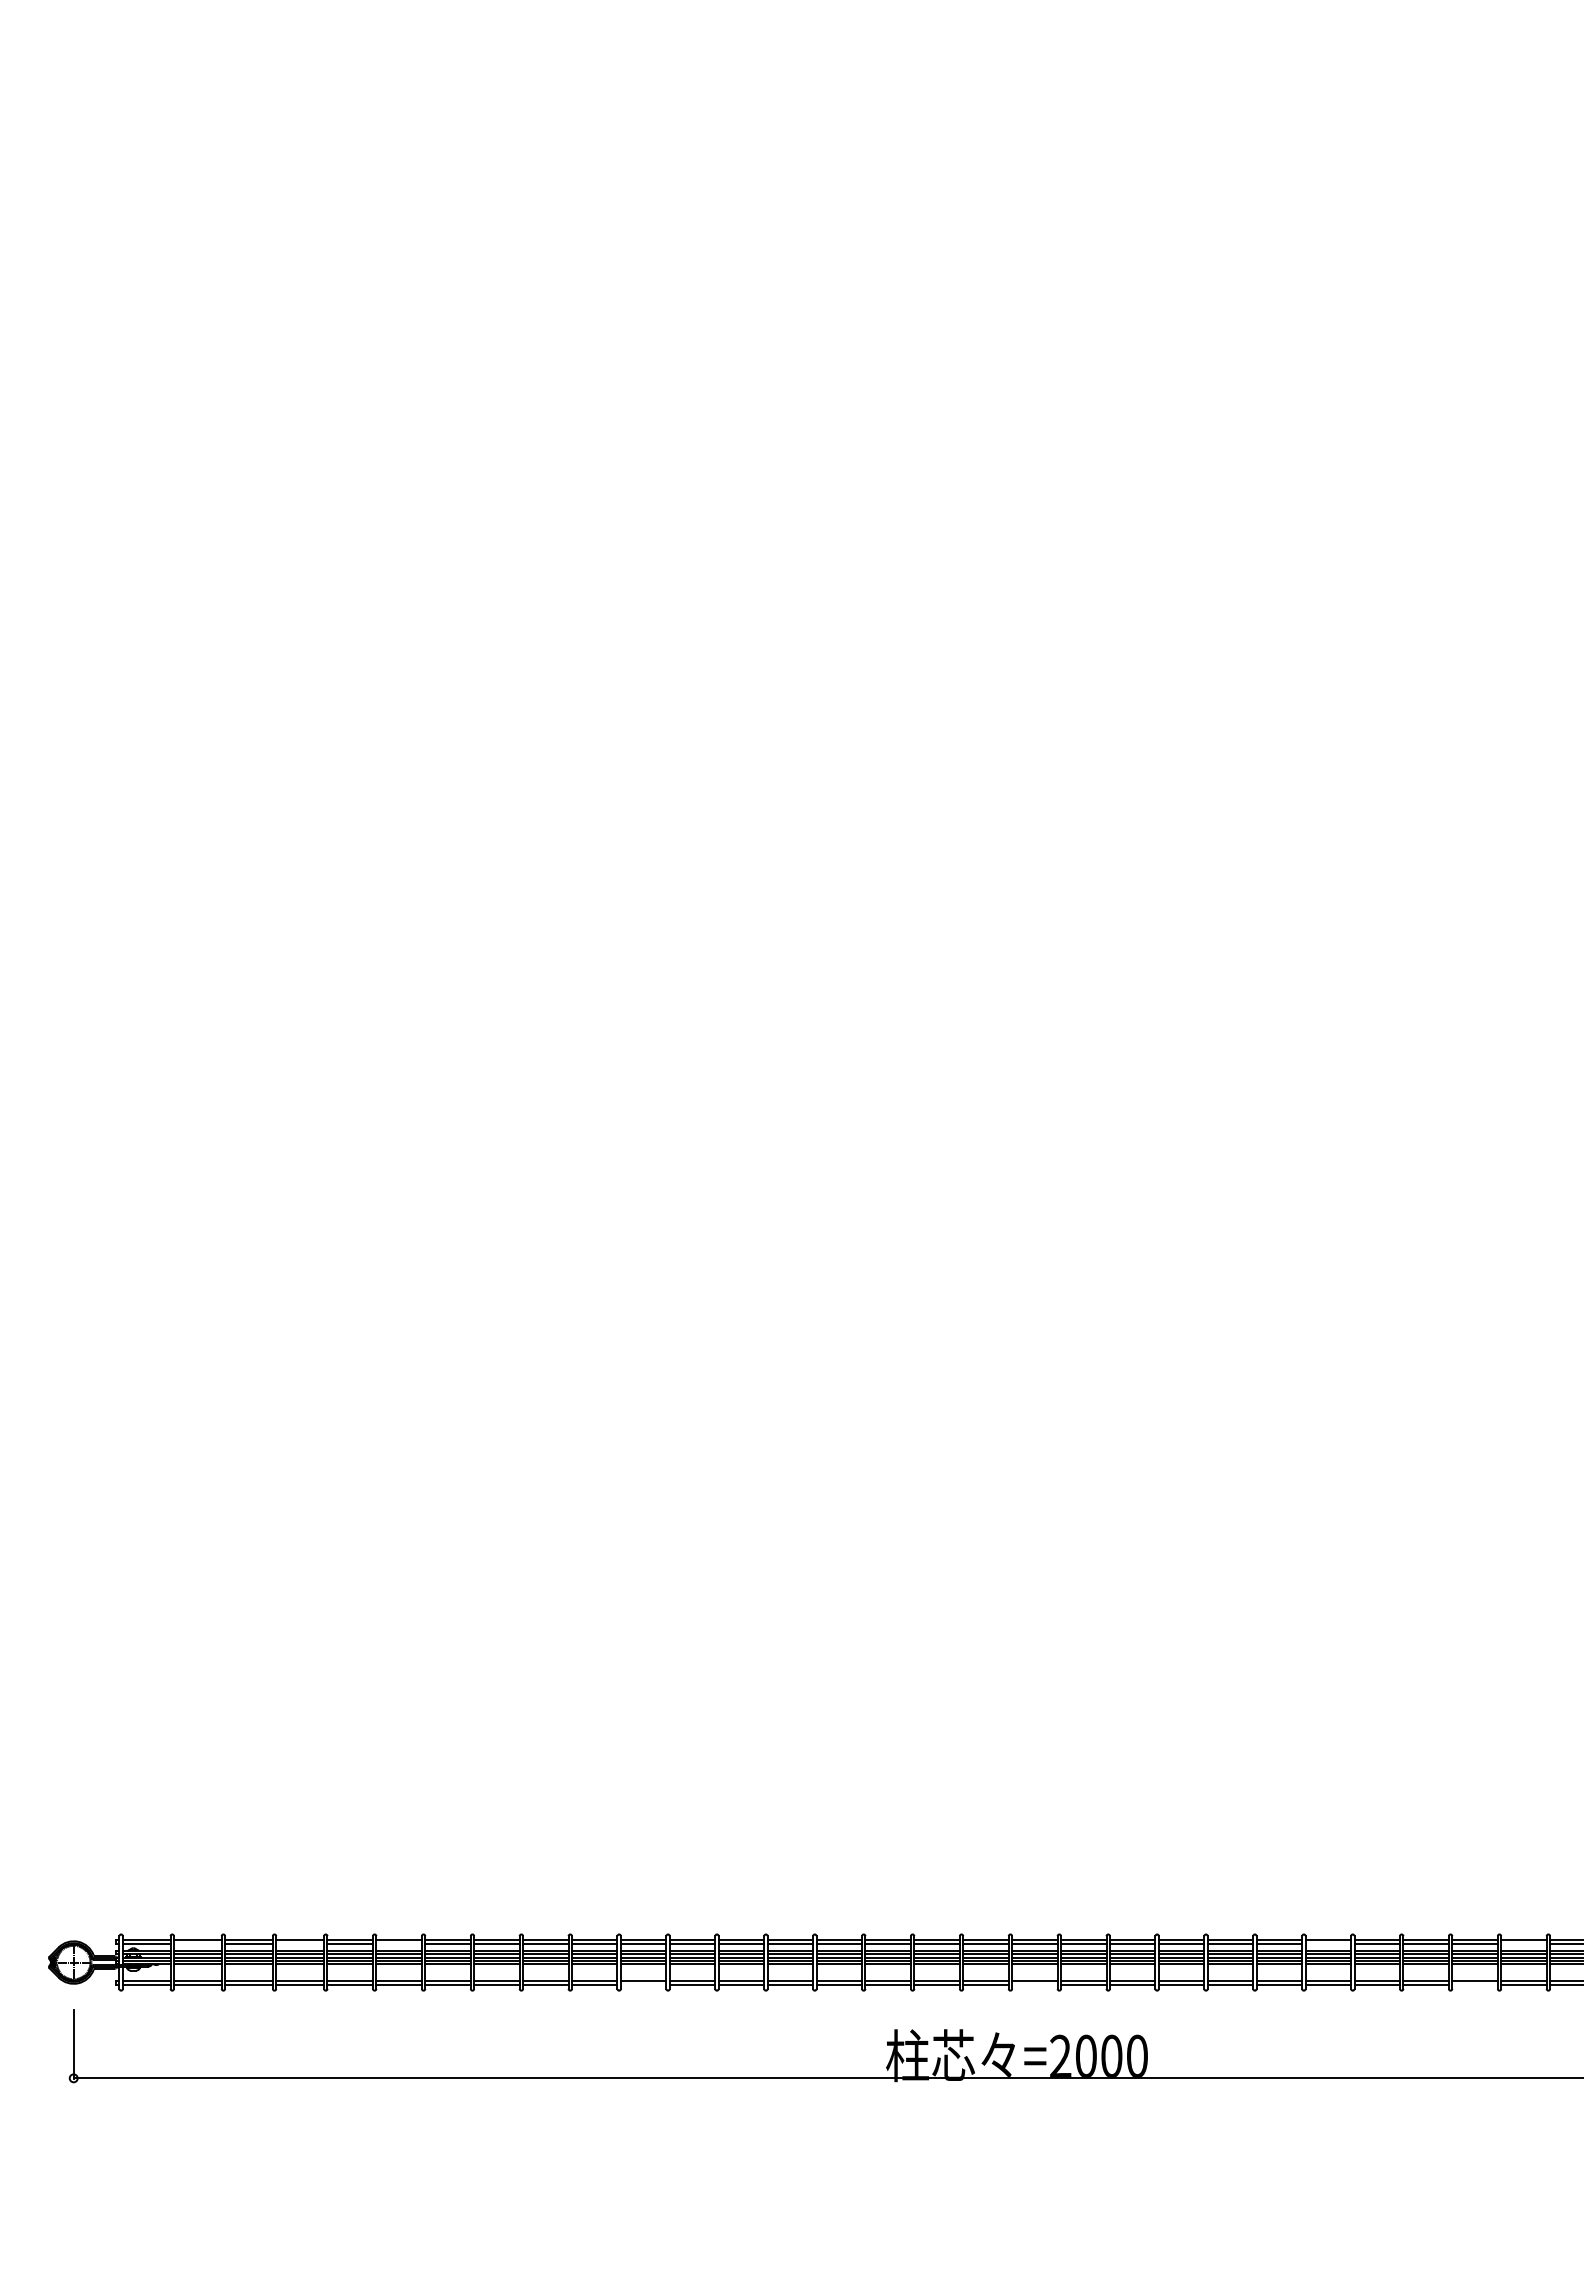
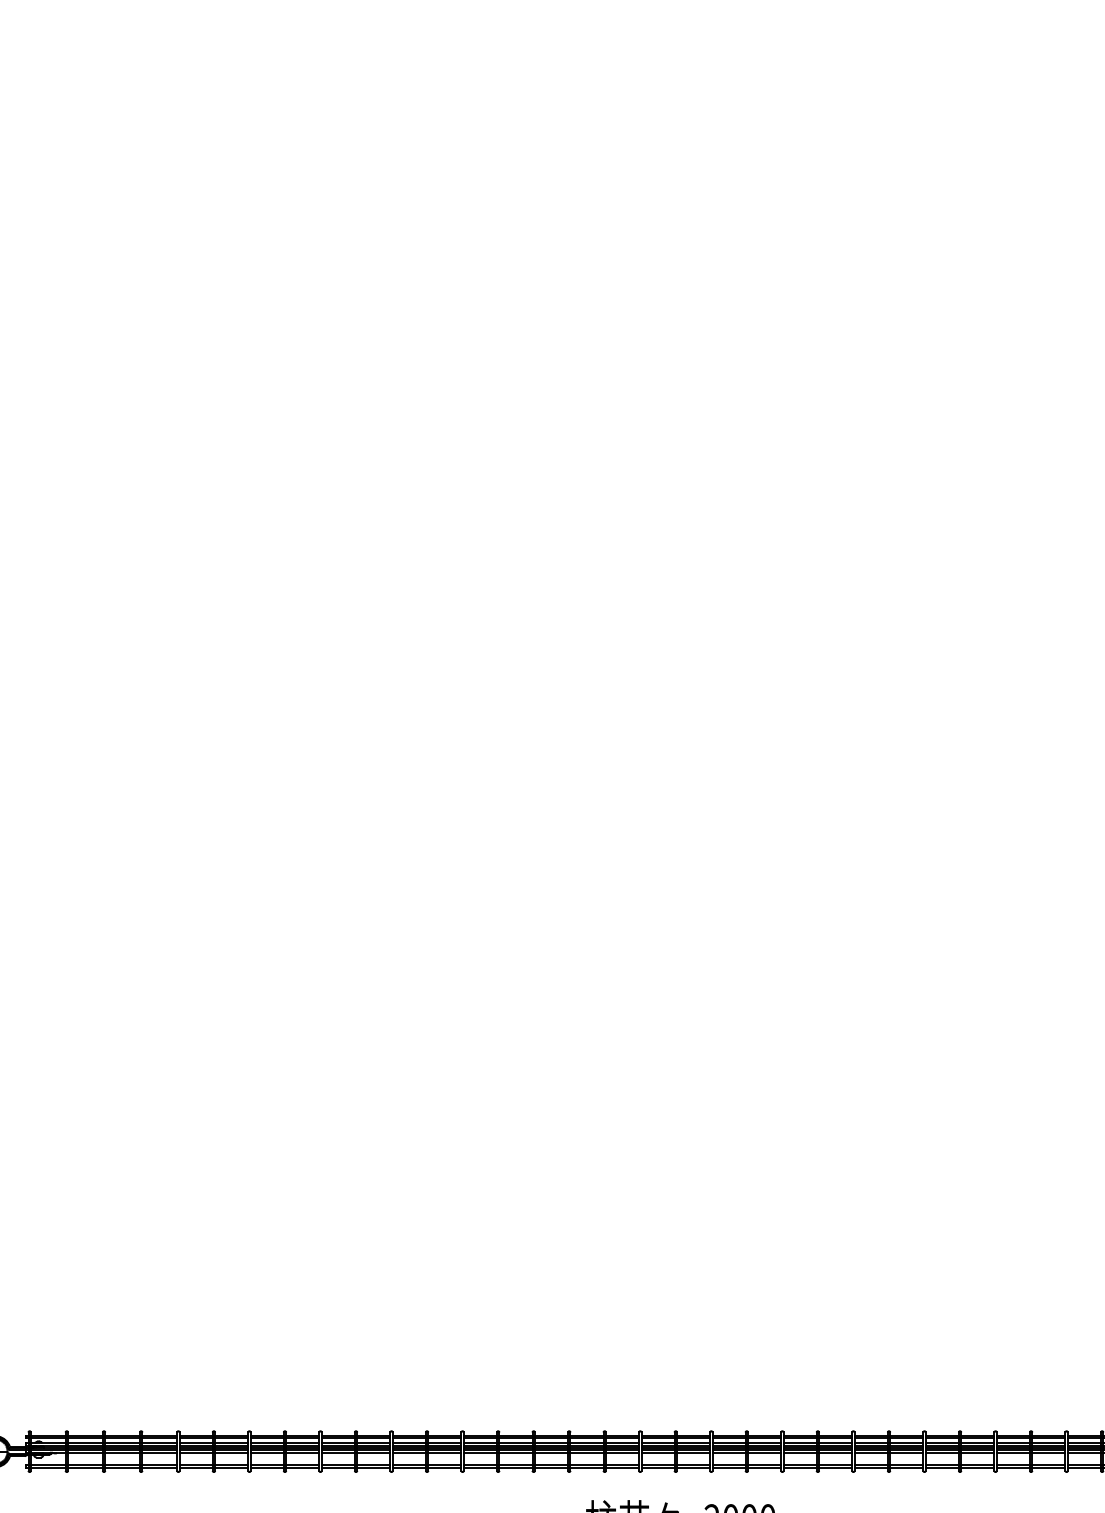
line: (197, 1943) -> (85, 1437), added
line: (300, 1943) -> (160, 1437), added
line: (398, 1943) -> (231, 1437), added
line: (1328, 1943) -> (906, 1437), added
line: (1523, 1943) -> (1048, 1437), added
line: (643, 1984) -> (409, 1467), added
line: (1034, 1984) -> (693, 1467), added
line: (1474, 1984) -> (1012, 1467), added

